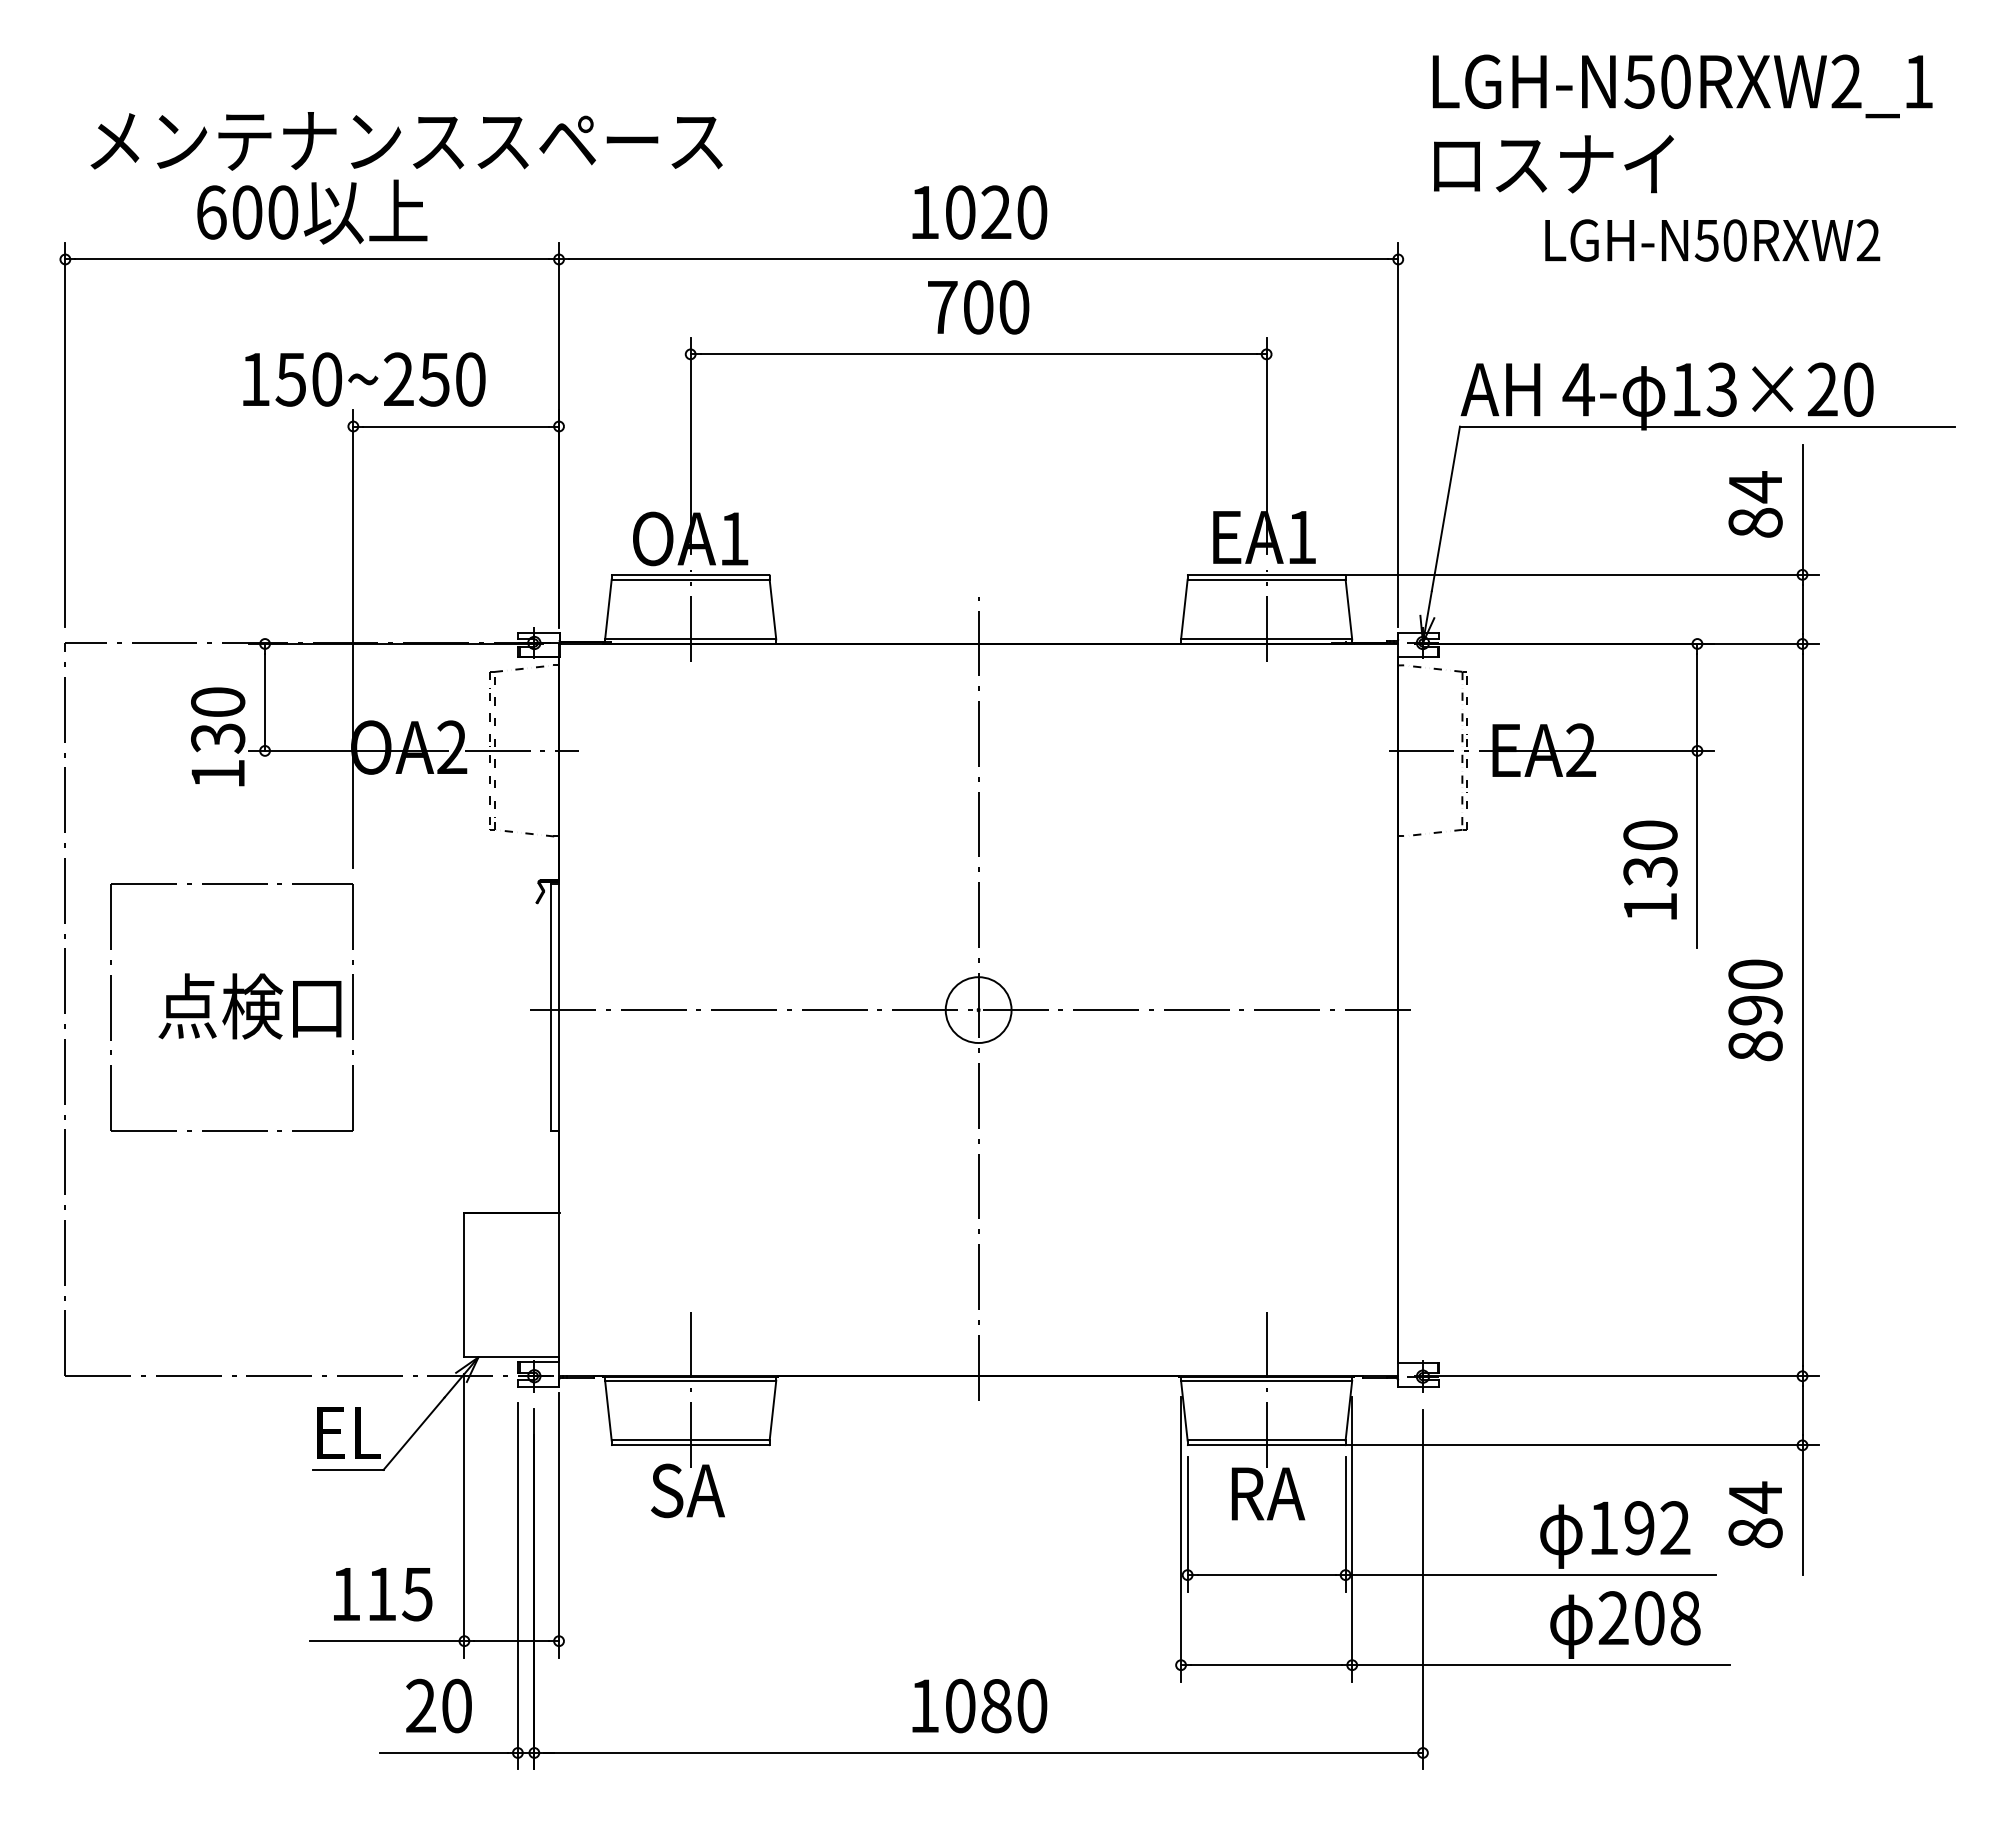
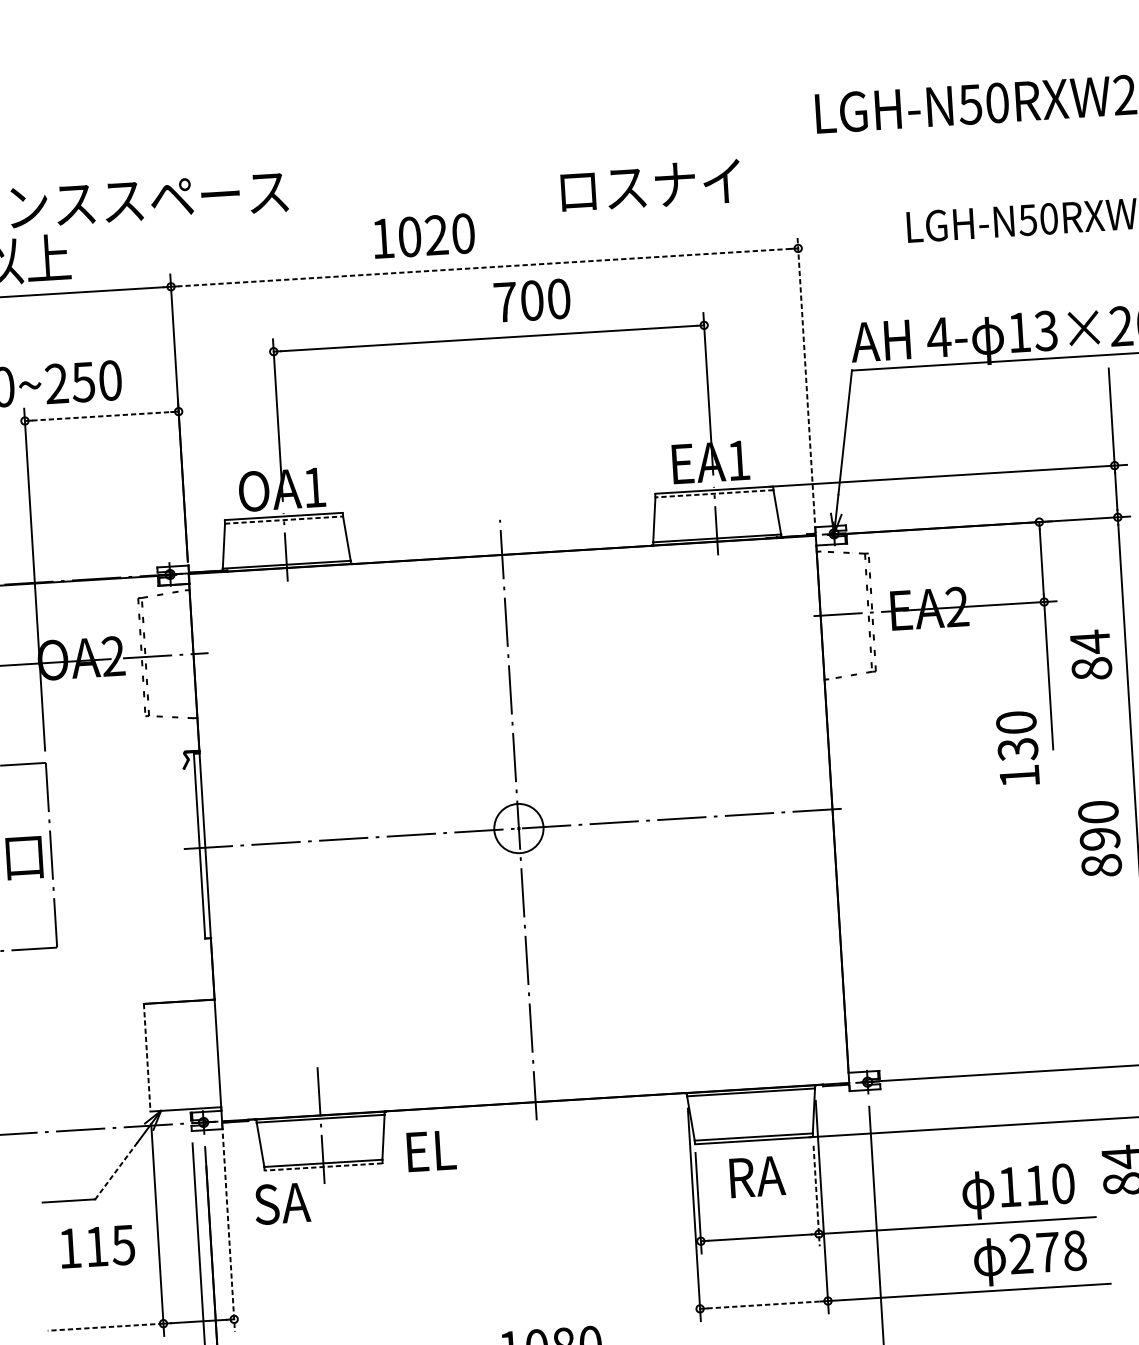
text: (1553, 164) -> (650, 186), moved
text: (979, 212) -> (424, 236), moved
line: (978, 259) -> (484, 267), solid -> dashed
text: (978, 307) -> (532, 300), moved
line: (456, 426) -> (102, 416), solid -> dashed
line: (1398, 434) -> (806, 379), solid -> dashed
text: (1755, 504) -> (1091, 655), moved
line: (690, 579) -> (283, 519), solid -> dashed
line: (1266, 579) -> (714, 493), solid -> dashed
text: (1650, 869) -> (1017, 748), moved
text: (1755, 1010) -> (1100, 839), moved
line: (464, 1285) -> (147, 1057), solid -> dashed
line: (1266, 1391) -> (751, 1100), removed
text: (348, 1432) -> (431, 1150), moved
line: (413, 1434) -> (115, 1171), solid -> dashed
line: (690, 1445) -> (323, 1167), solid -> dashed
text: (687, 1490) -> (282, 1203), moved
line: (1345, 1524) -> (816, 1196), solid -> dashed
line: (559, 1525) -> (229, 1232), solid -> dashed
text: (1657, 1528) -> (1049, 1184), 192 -> 110
text: (383, 1594) -> (98, 1246), moved
text: (1649, 1618) -> (1048, 1252), 208 -> 278
line: (386, 1641) -> (105, 1327), solid -> dashed
line: (1266, 1665) -> (763, 1305), solid -> dashed

